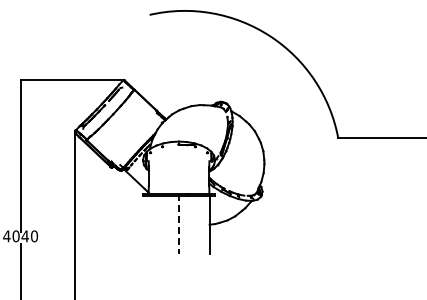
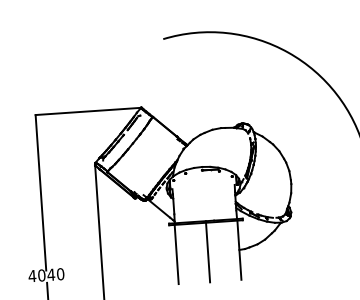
line: (148, 224) -> (176, 254), added
line: (179, 224) -> (208, 251), dashed -> solid

